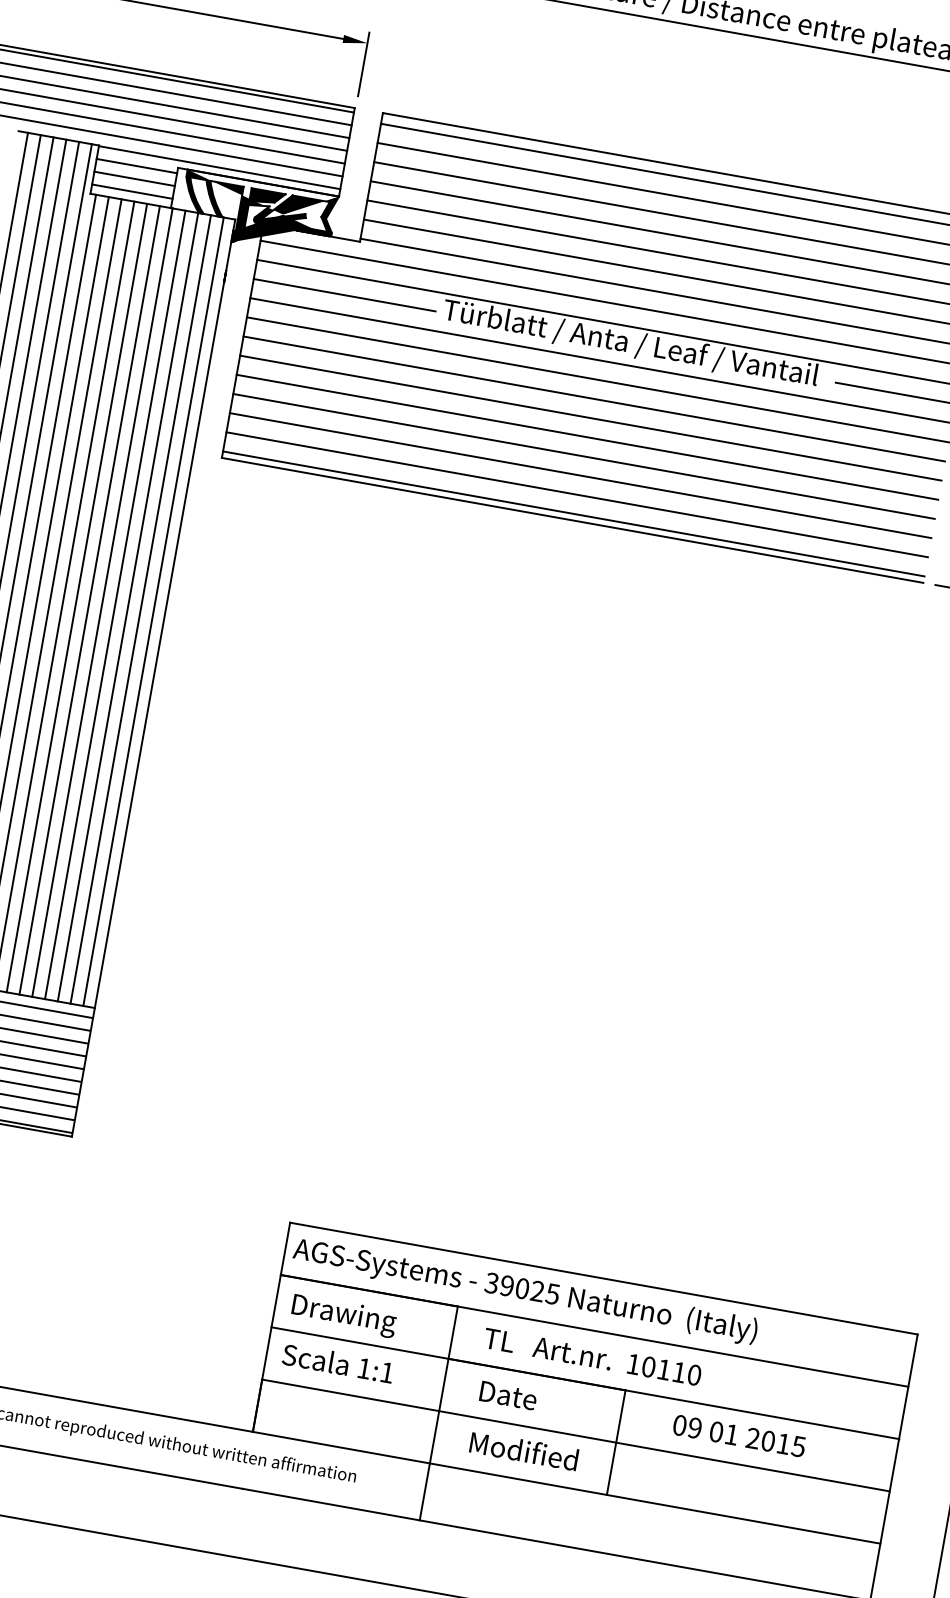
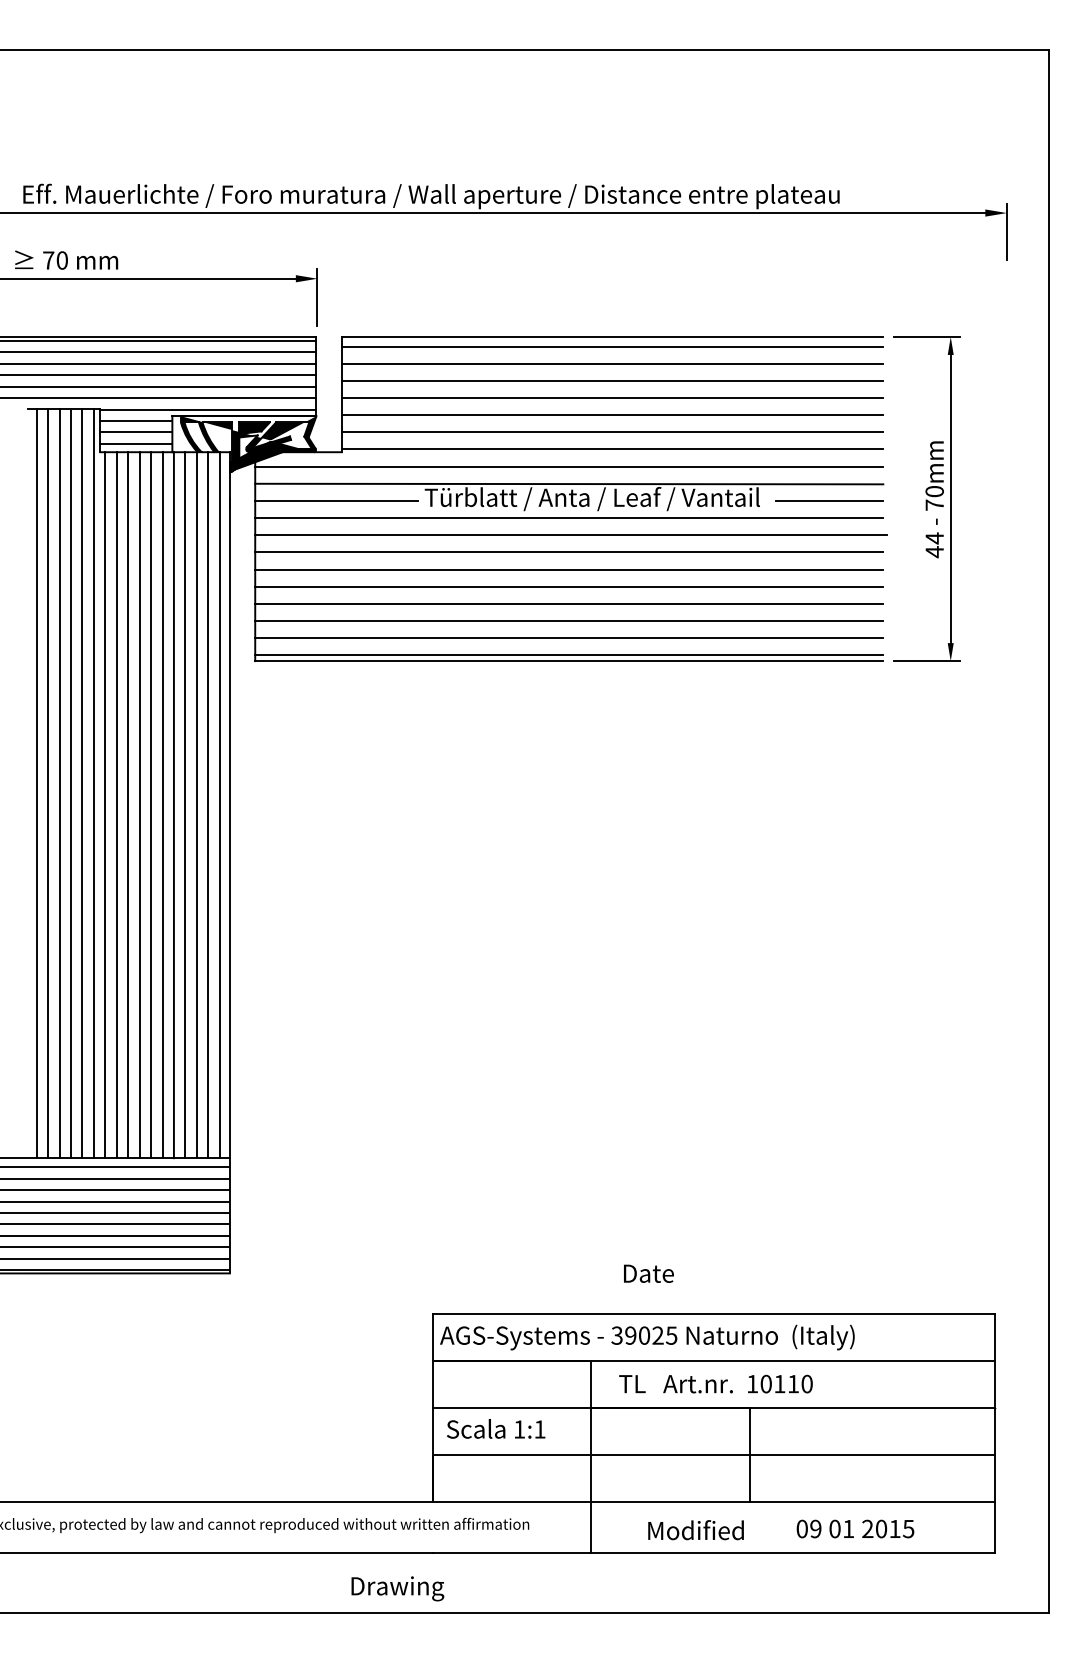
text: (343, 1315) -> (397, 1588), moved
text: (508, 1395) -> (648, 1273), moved
text: (739, 1435) -> (855, 1528), moved
text: (523, 1451) -> (695, 1530), moved

